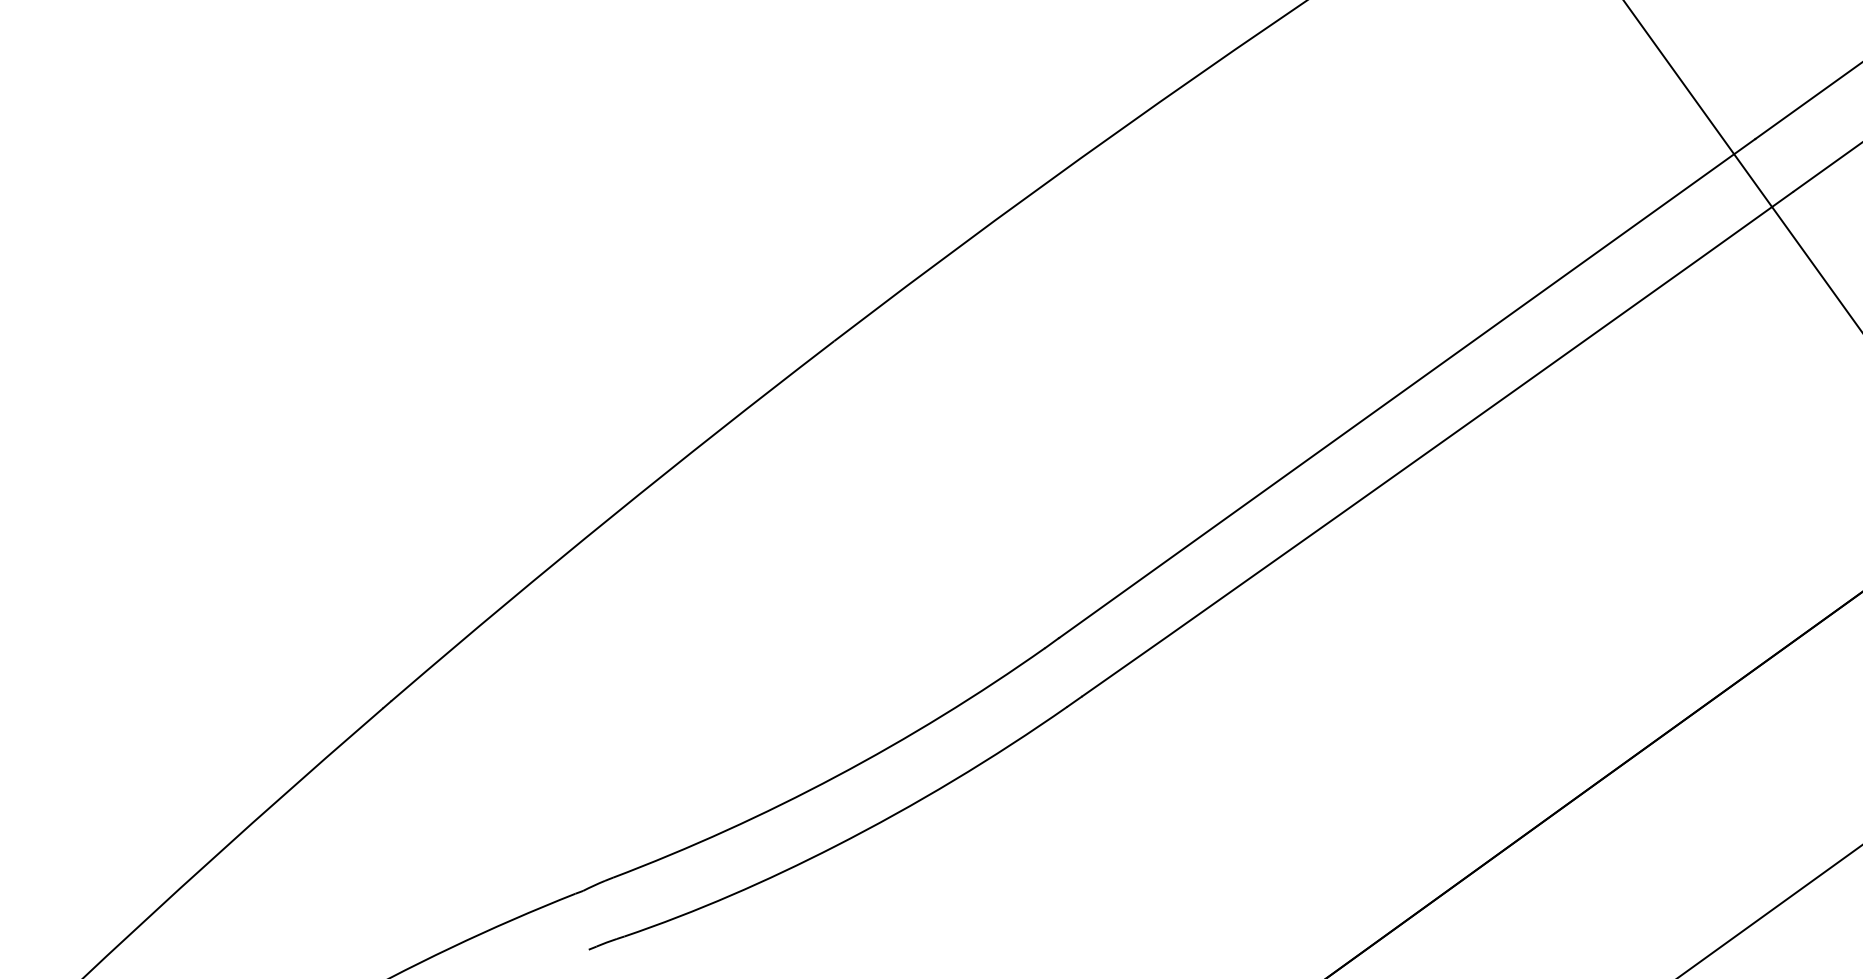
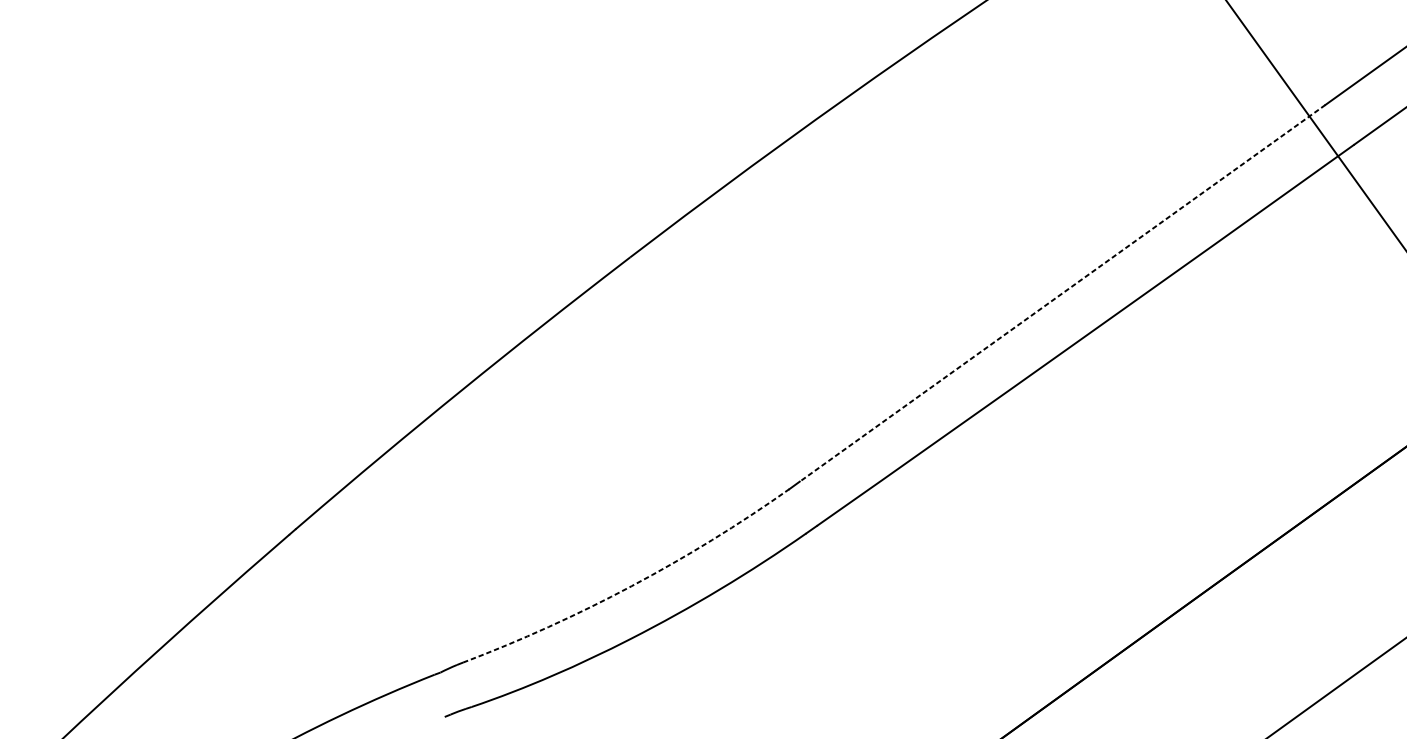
line: (1406, 388) -> (1062, 293), solid -> dashed
arc: (836, 776) -> (631, 586), solid -> dashed

